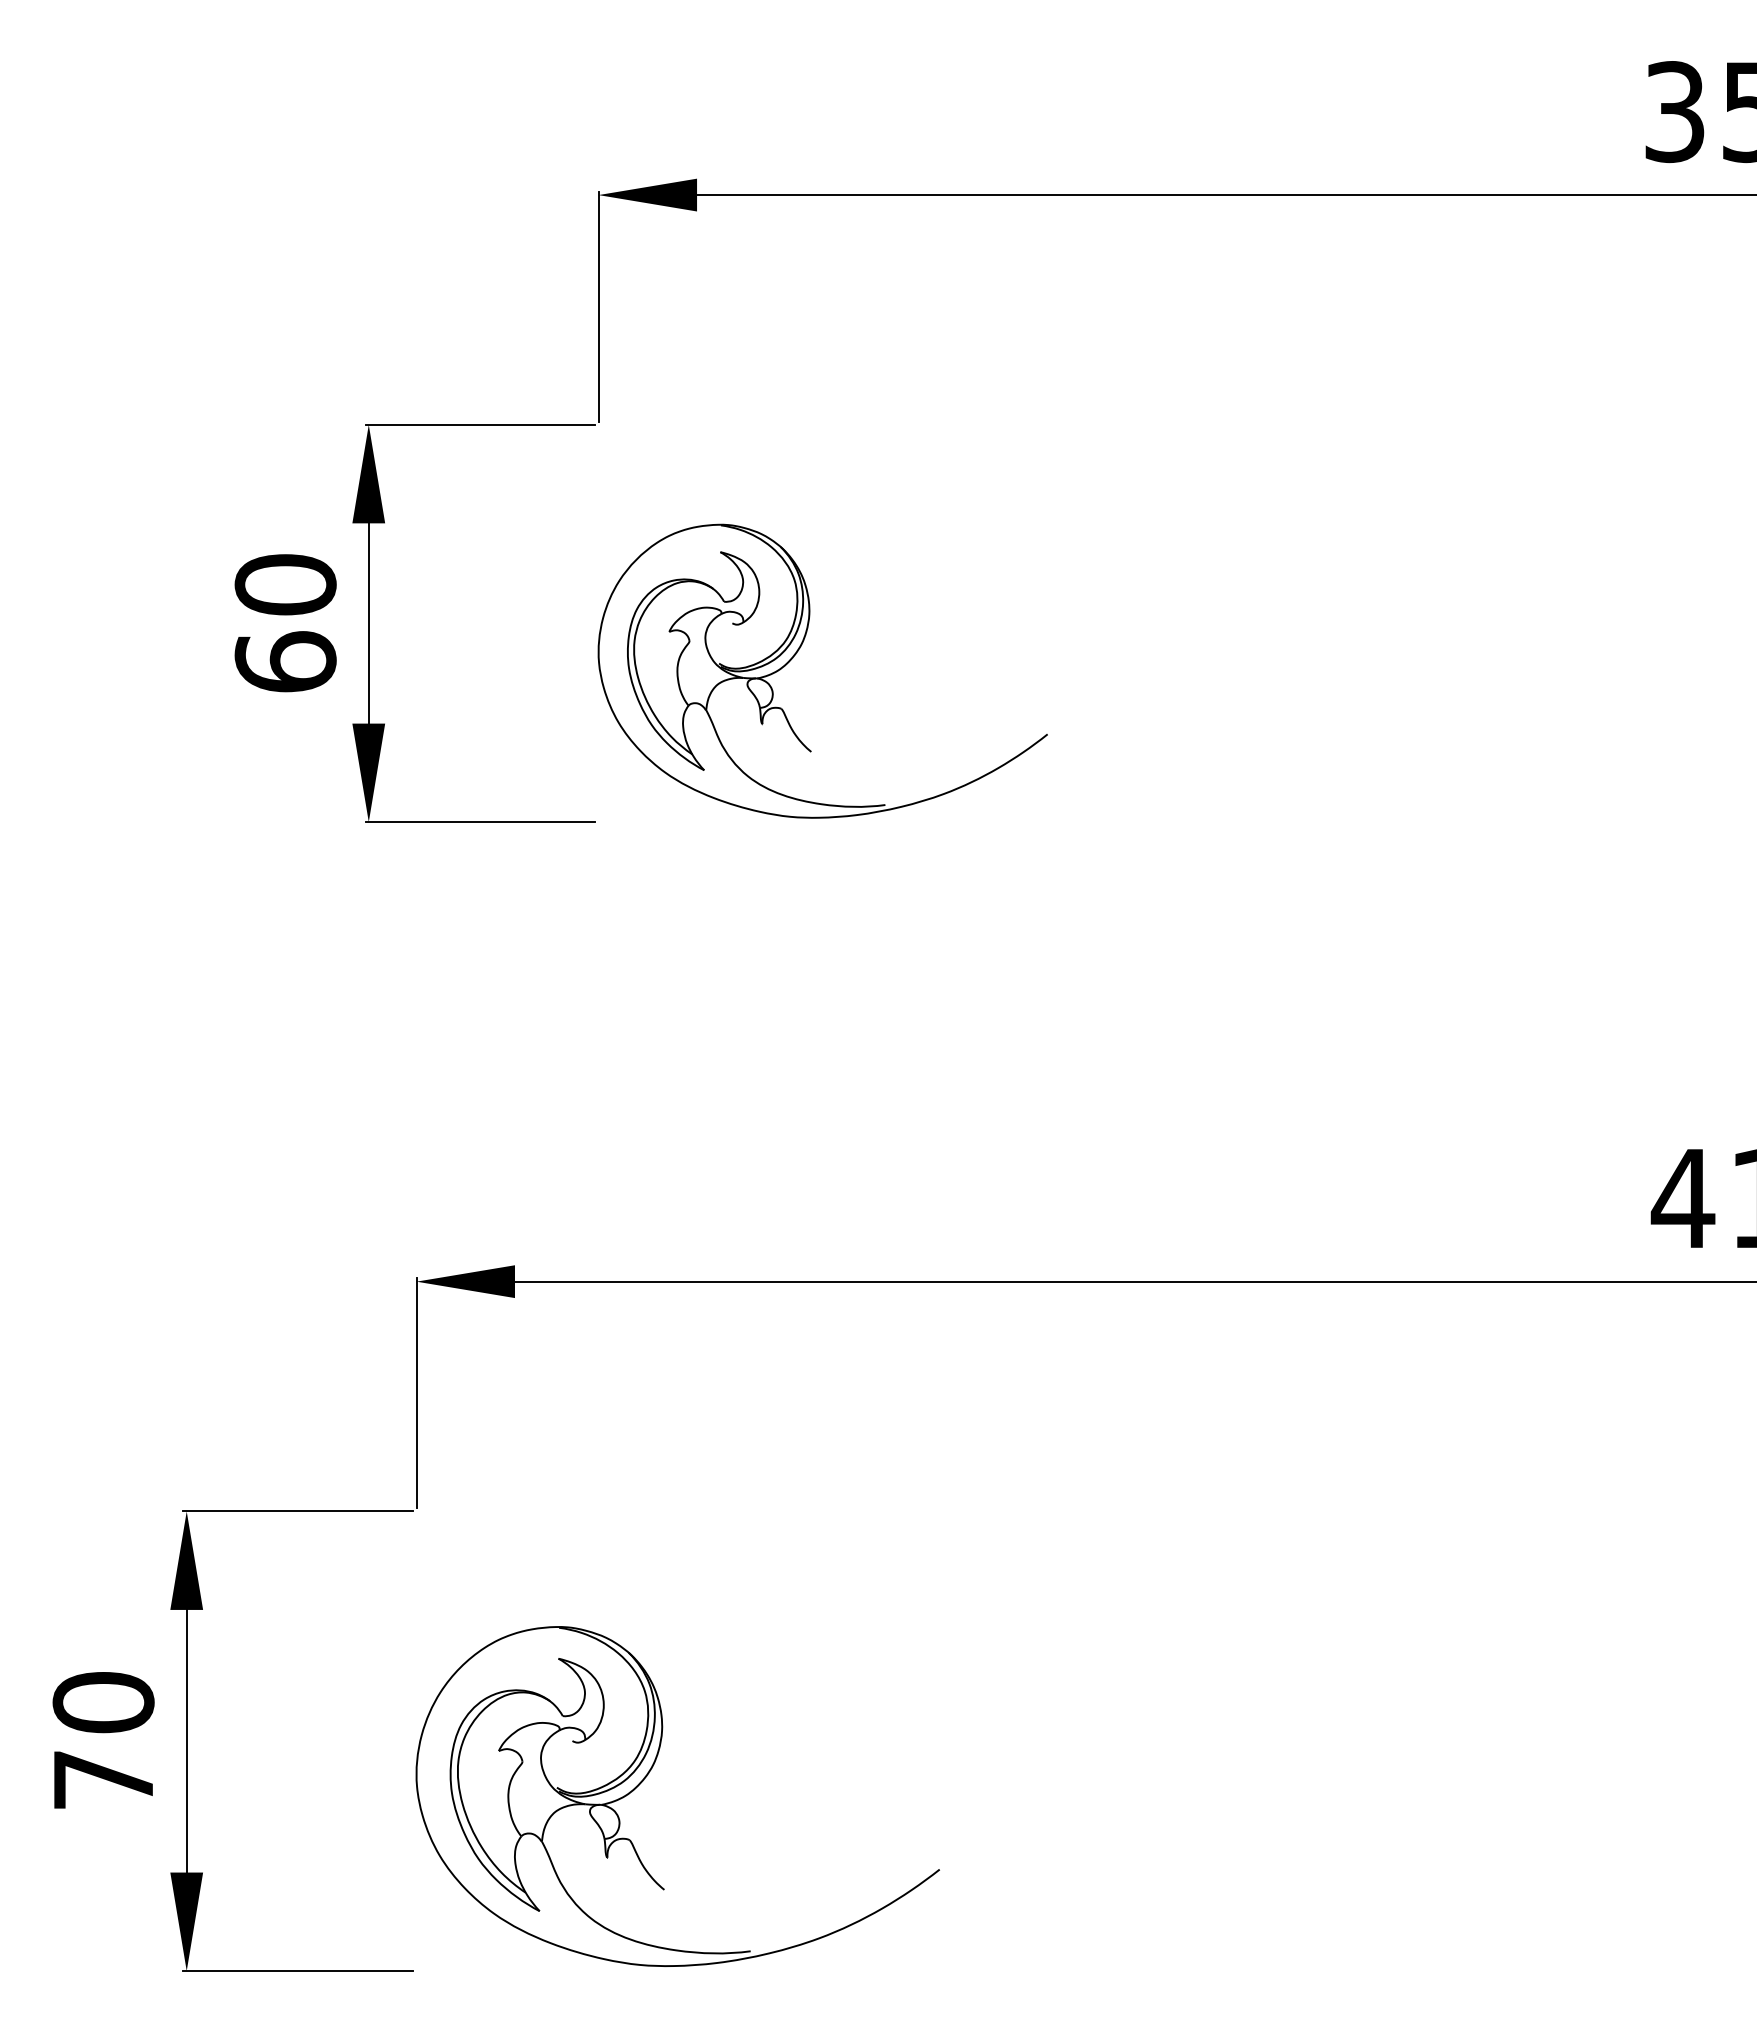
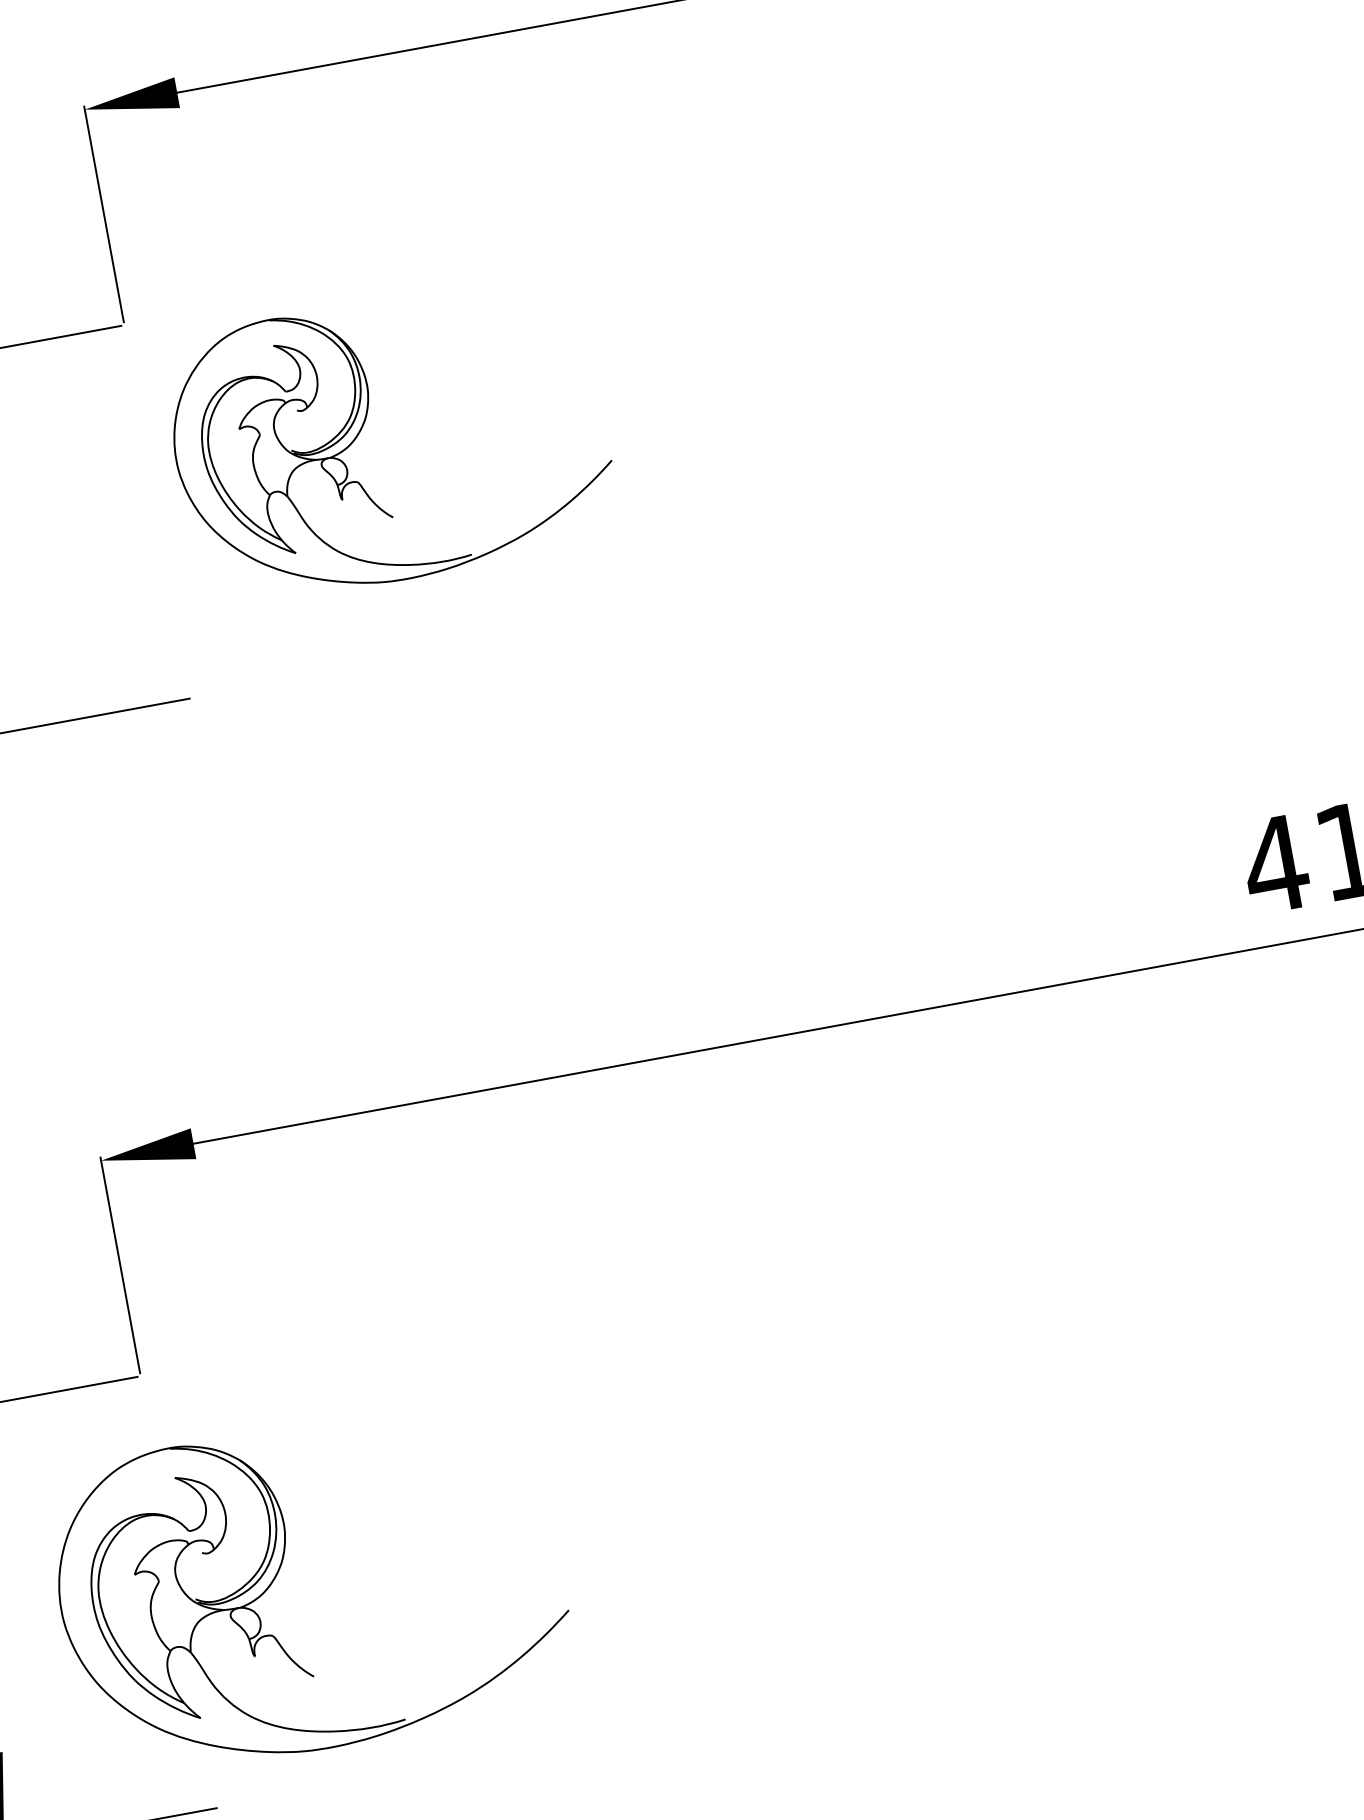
part: (796, 654) -> (362, 428), moved
part: (647, 1776) -> (278, 1573), moved

